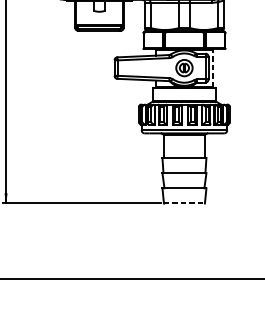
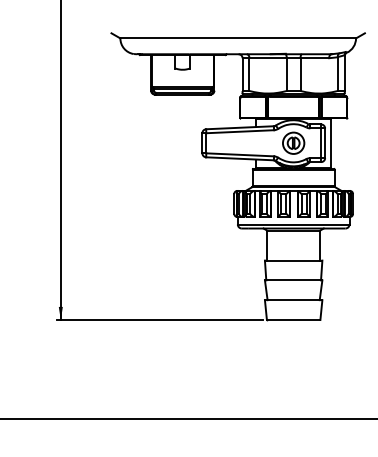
line: (212, 68) -> (330, 143), dashed -> solid
line: (184, 203) -> (293, 320), dashed -> solid

